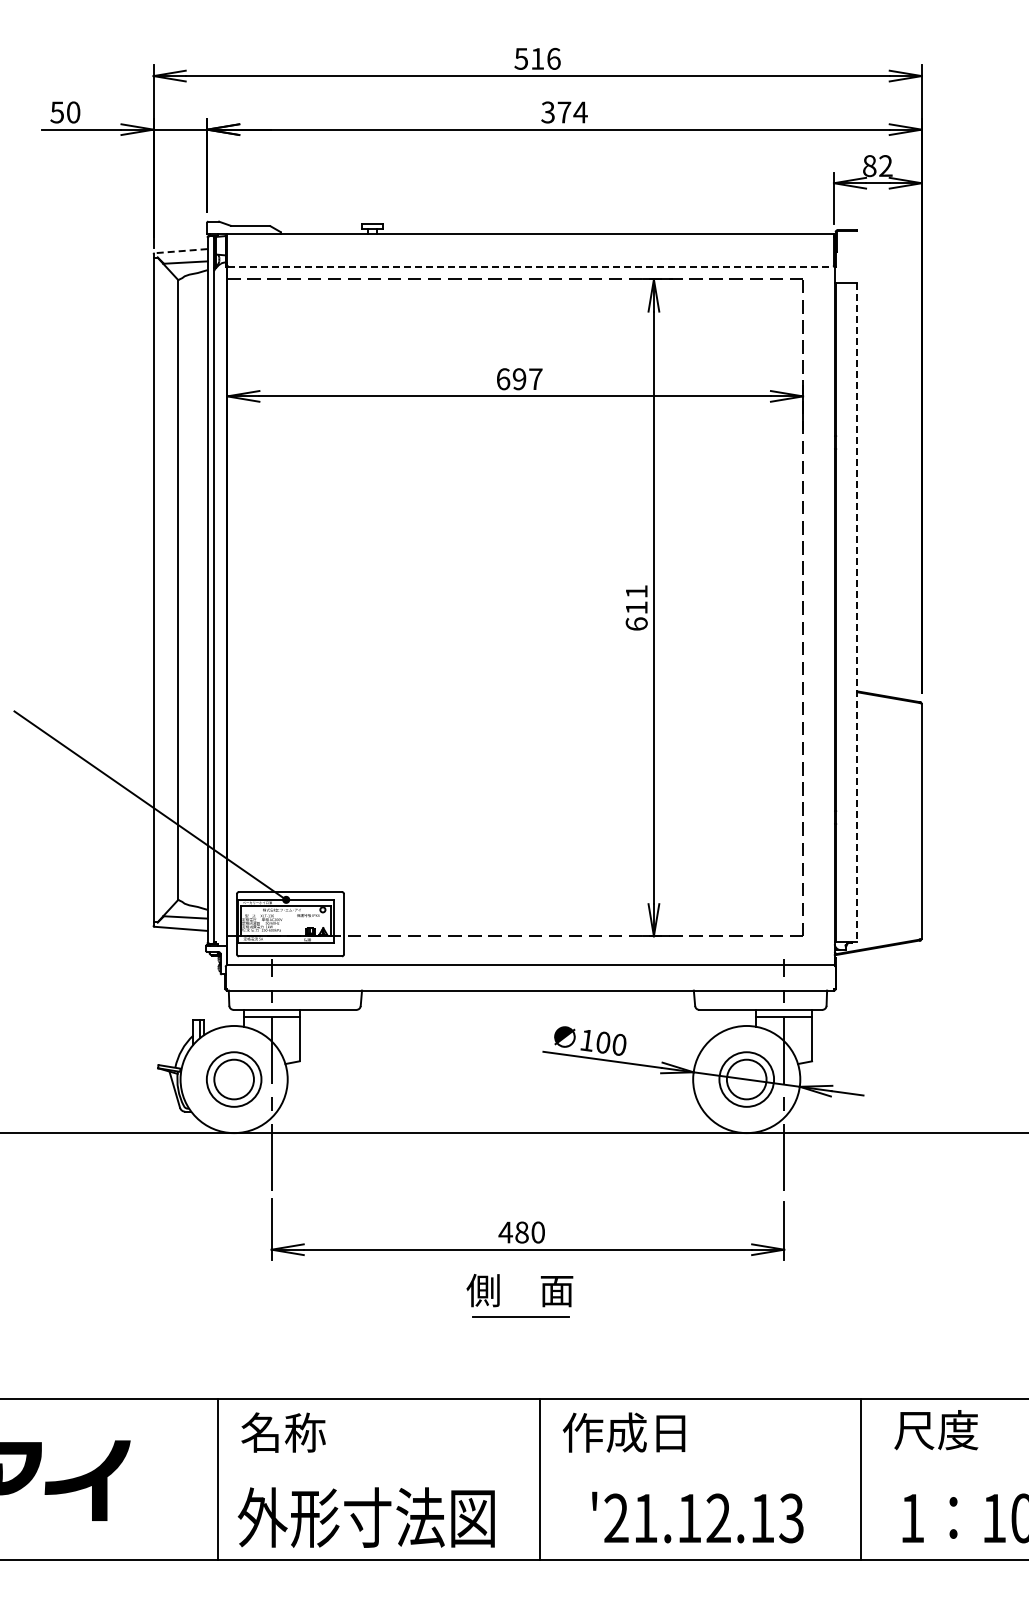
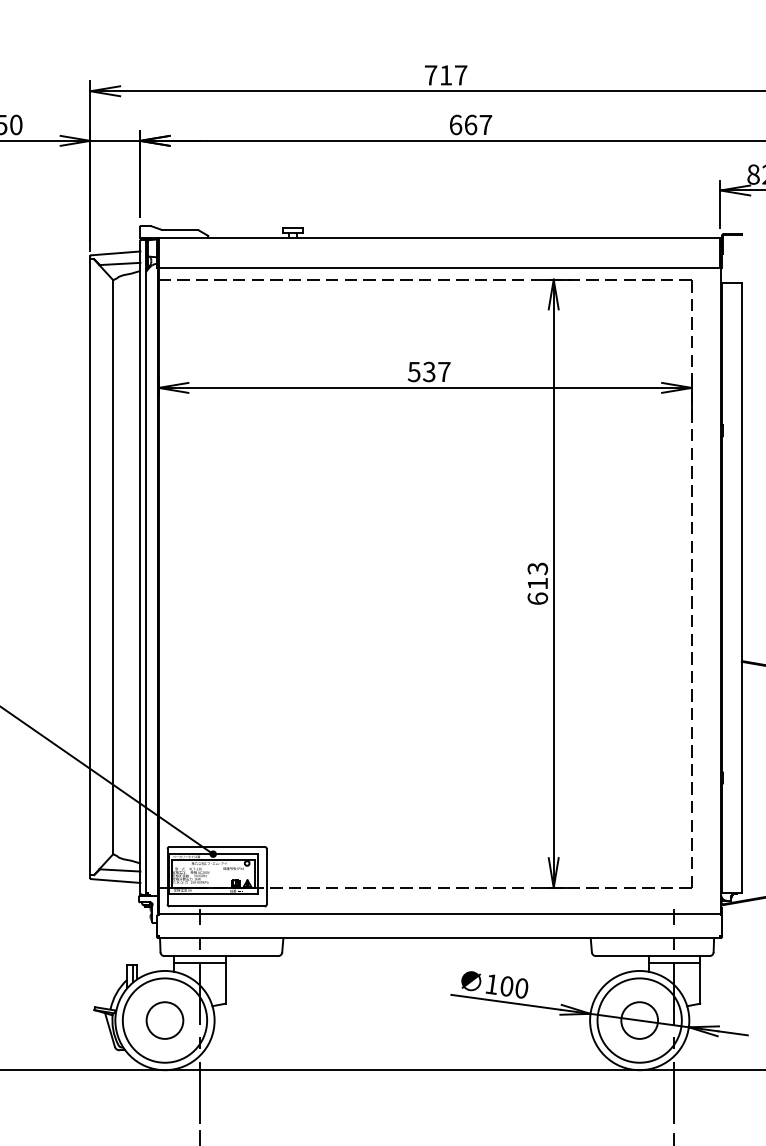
text: (537, 58) -> (445, 74), 516 -> 717
text: (564, 112) -> (470, 124), 374 -> 667
line: (181, 251) -> (116, 253), dashed -> solid
line: (531, 266) -> (440, 267), dashed -> solid
text: (511, 379) -> (421, 372), 697 -> 537
text: (636, 591) -> (537, 568), 611 -> 613
line: (857, 613) -> (742, 588), dashed -> solid
circle: (233, 1079) -> (164, 1020), size x1.67
circle: (746, 1079) -> (639, 1020), size x1.67

